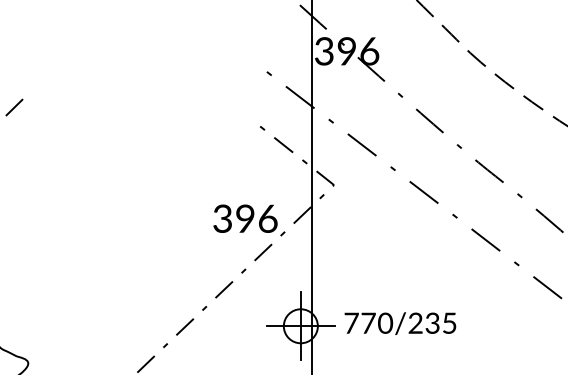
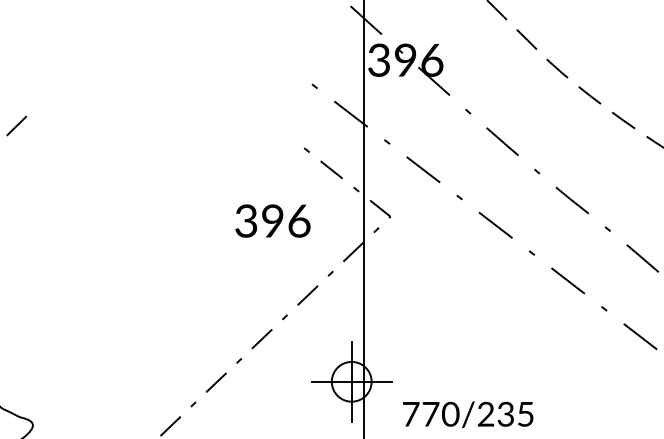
text: (245, 218) -> (272, 220), moved
text: (400, 323) -> (468, 414), moved

